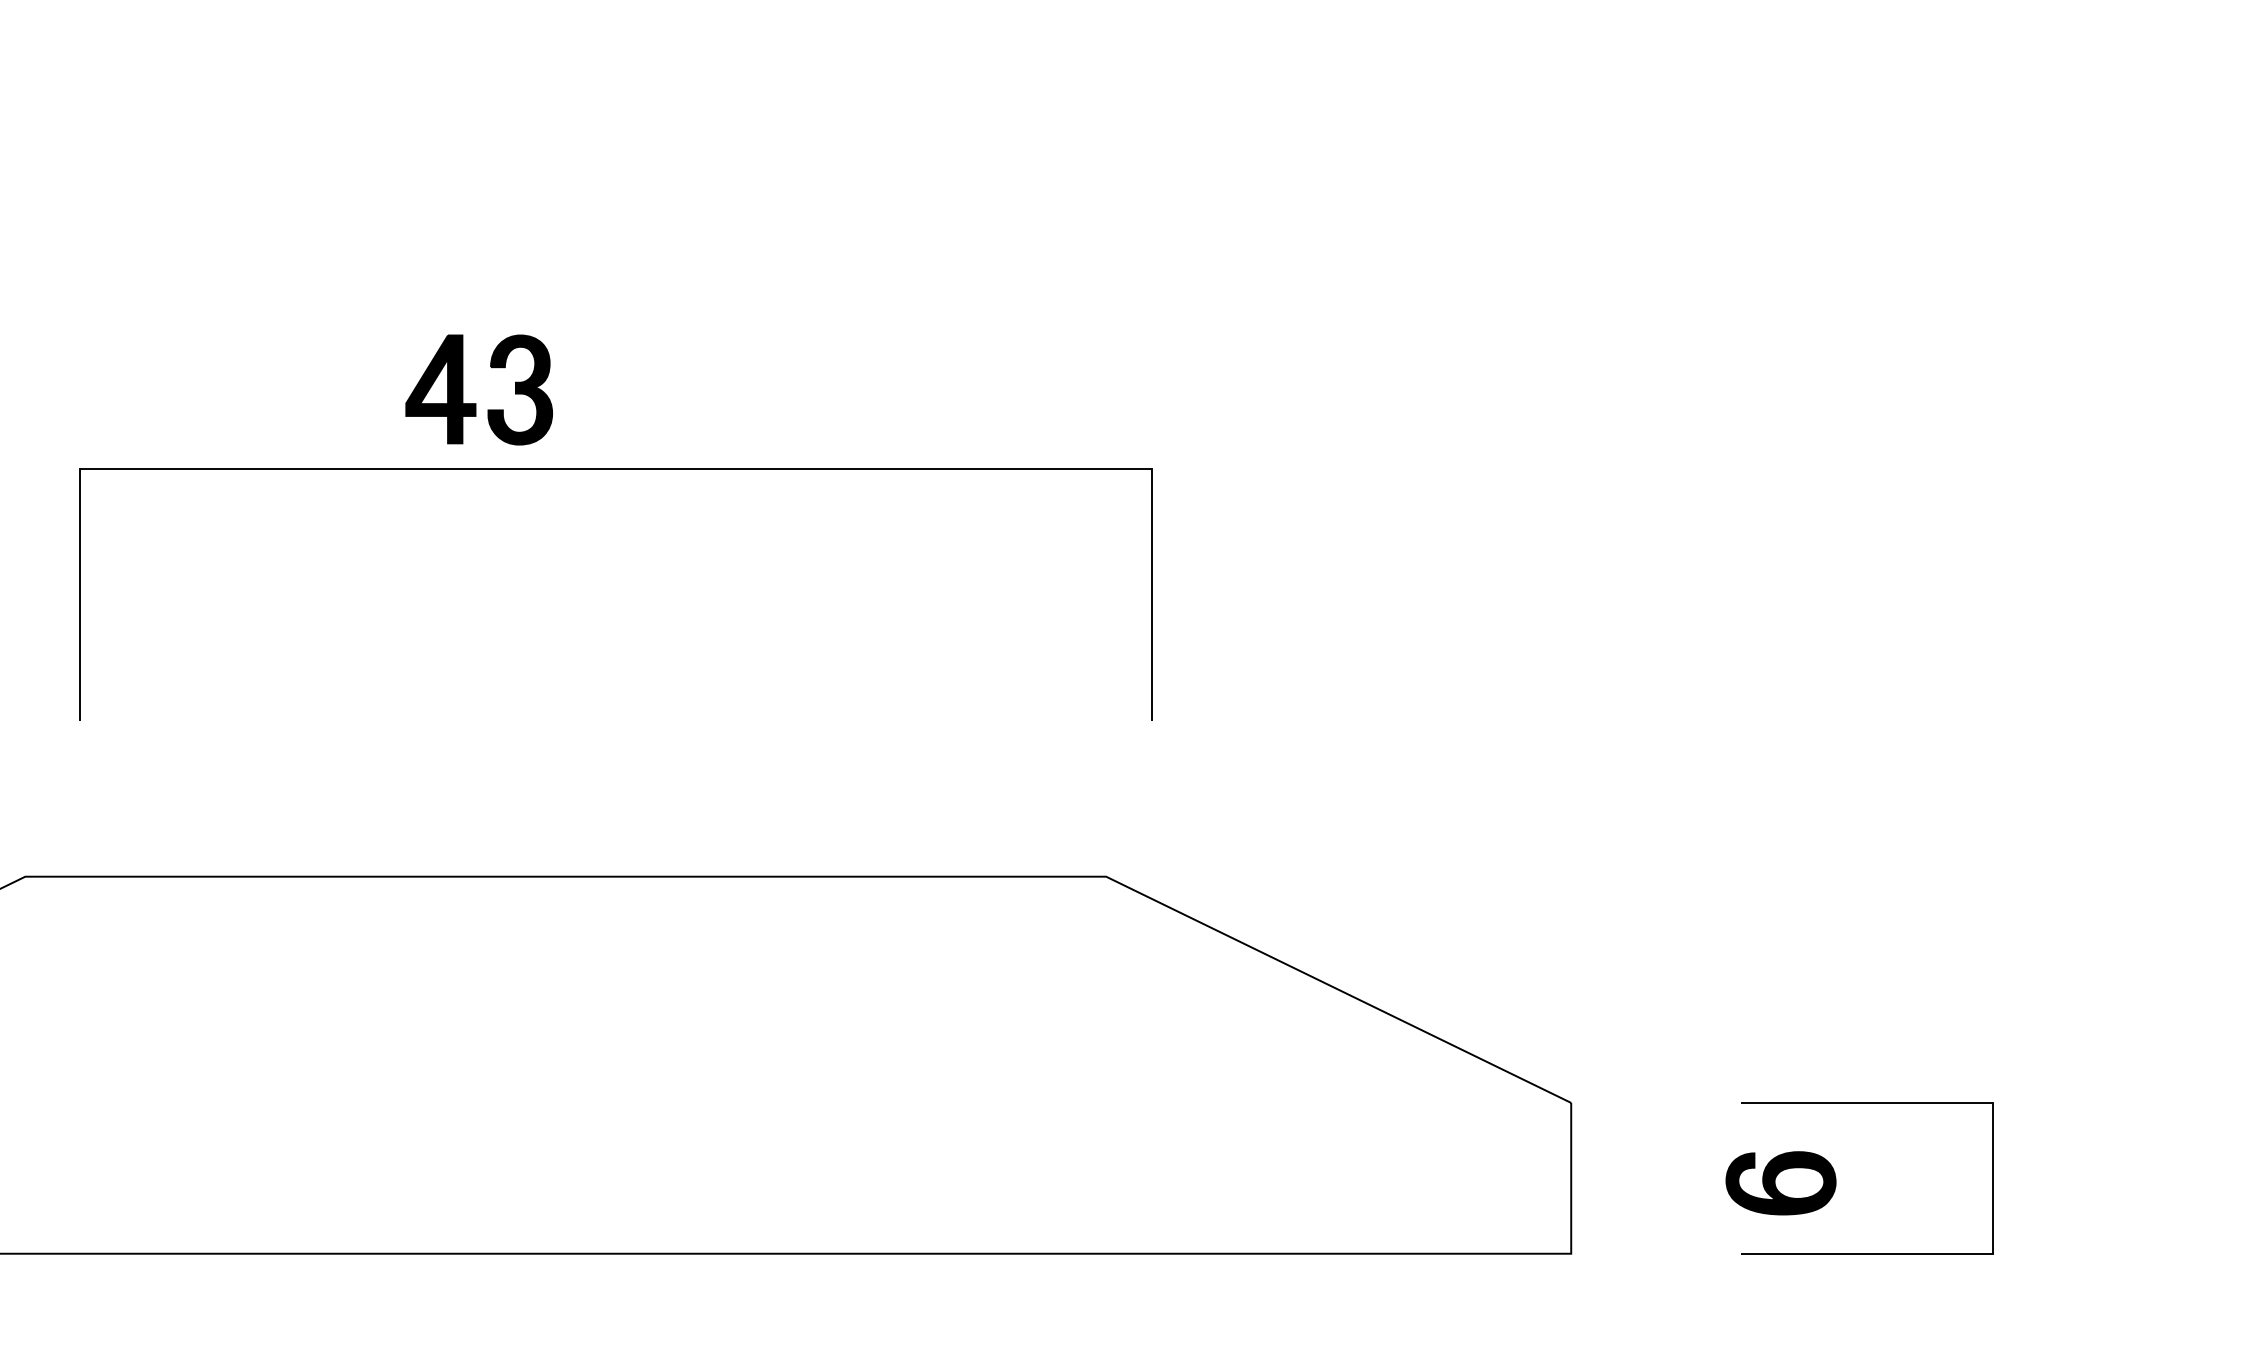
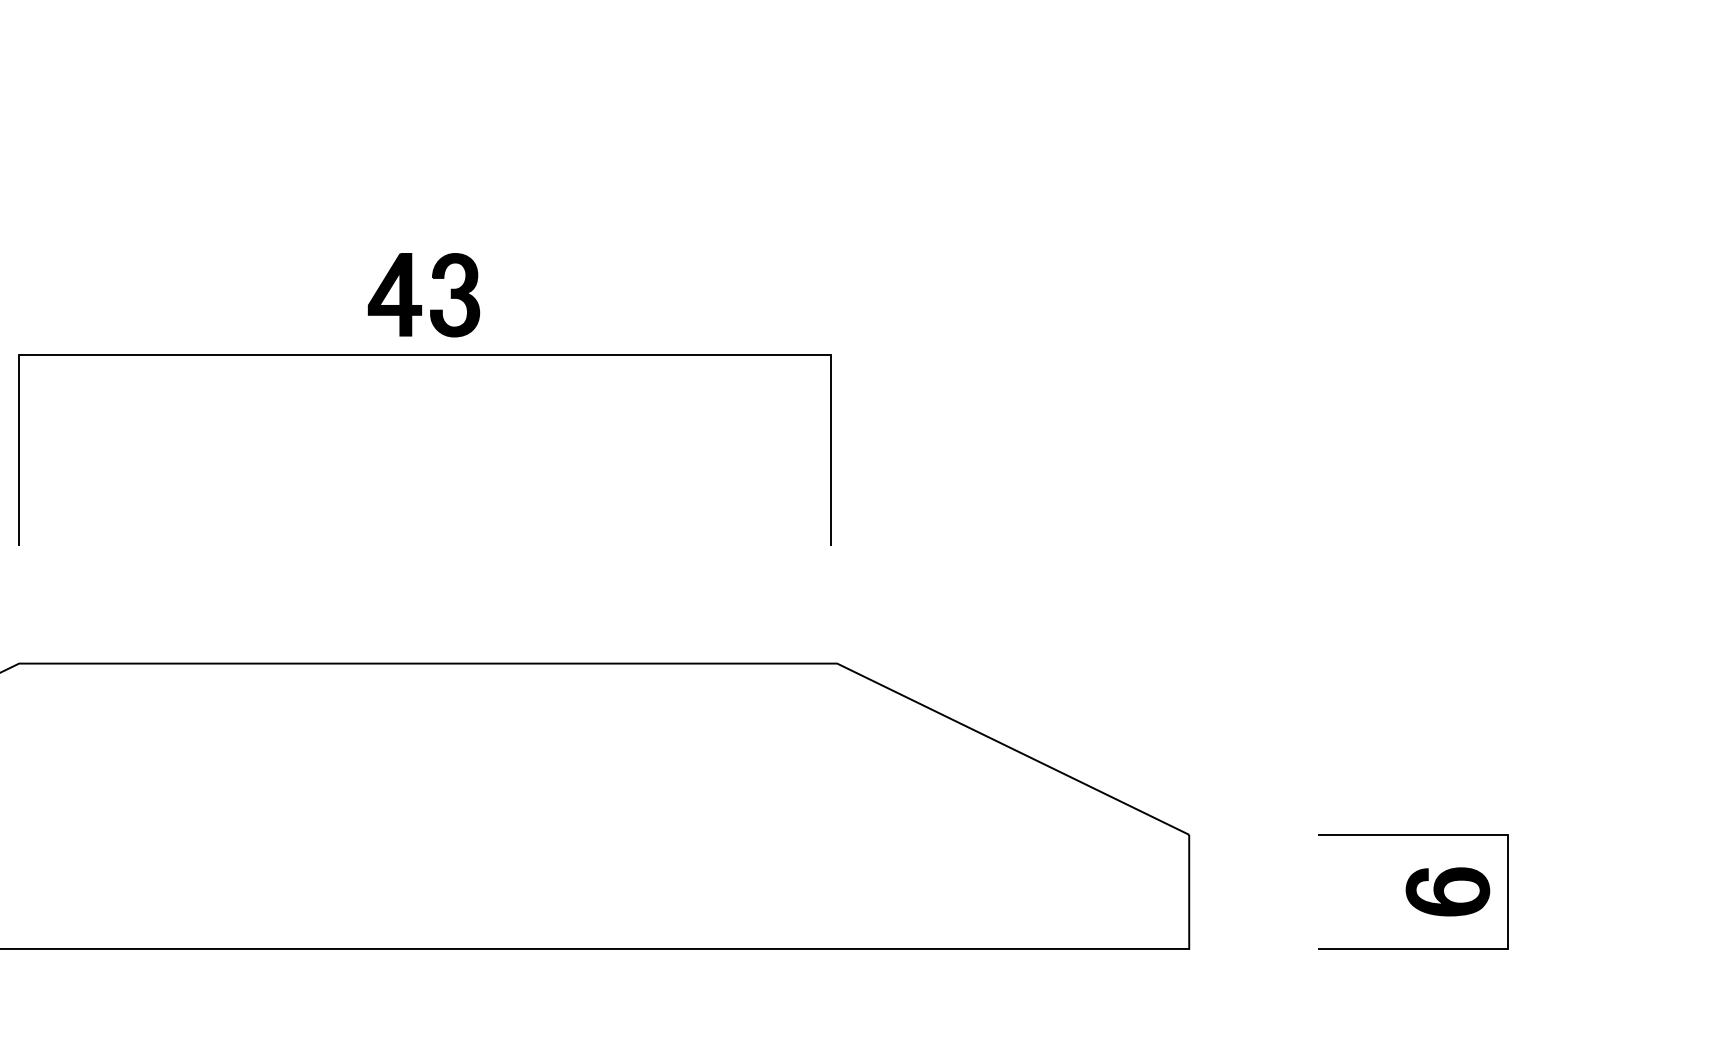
part: (476, 403) -> (421, 305), moved
line: (615, 469) -> (424, 355), moved
part: (1780, 1183) -> (1447, 892), moved

